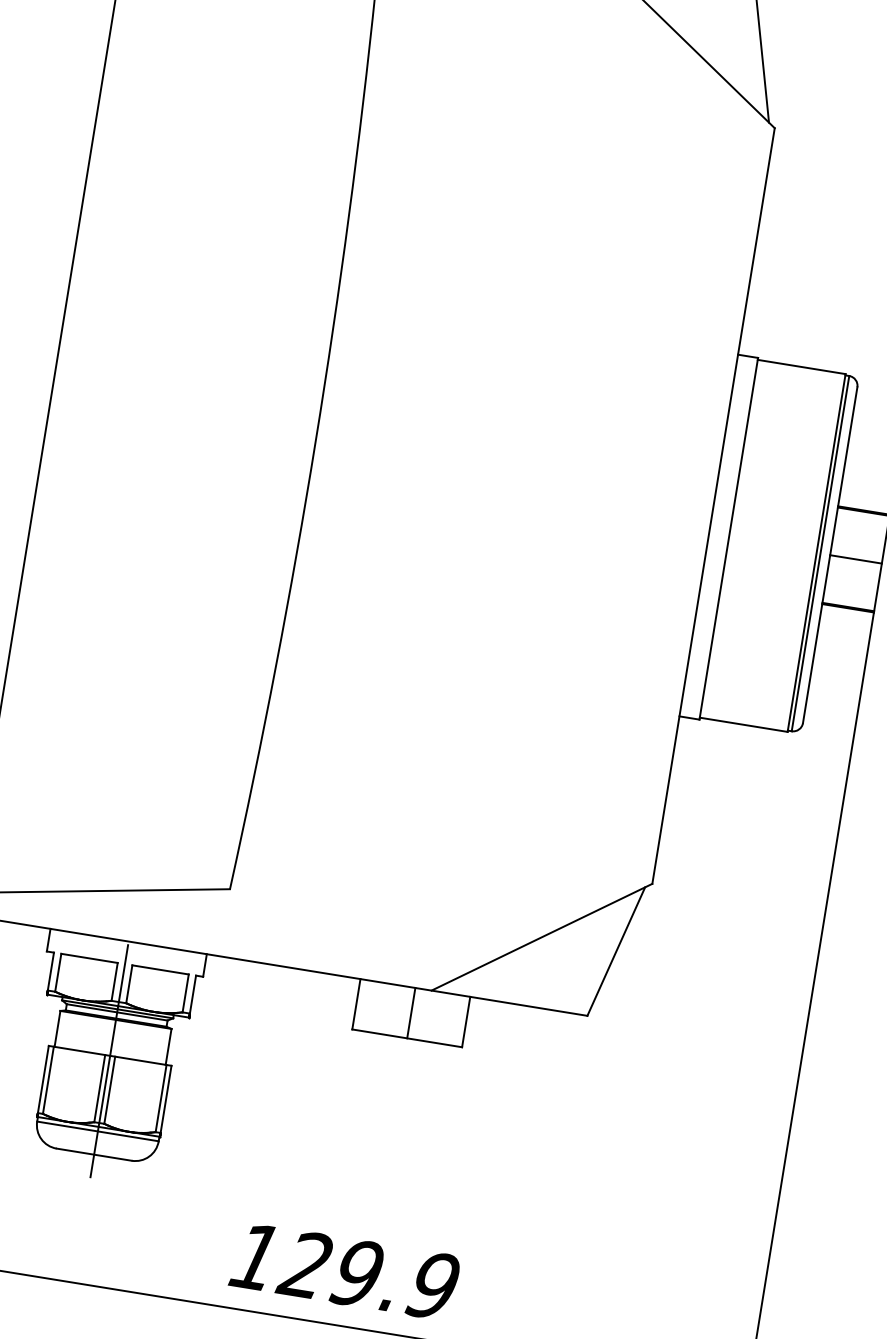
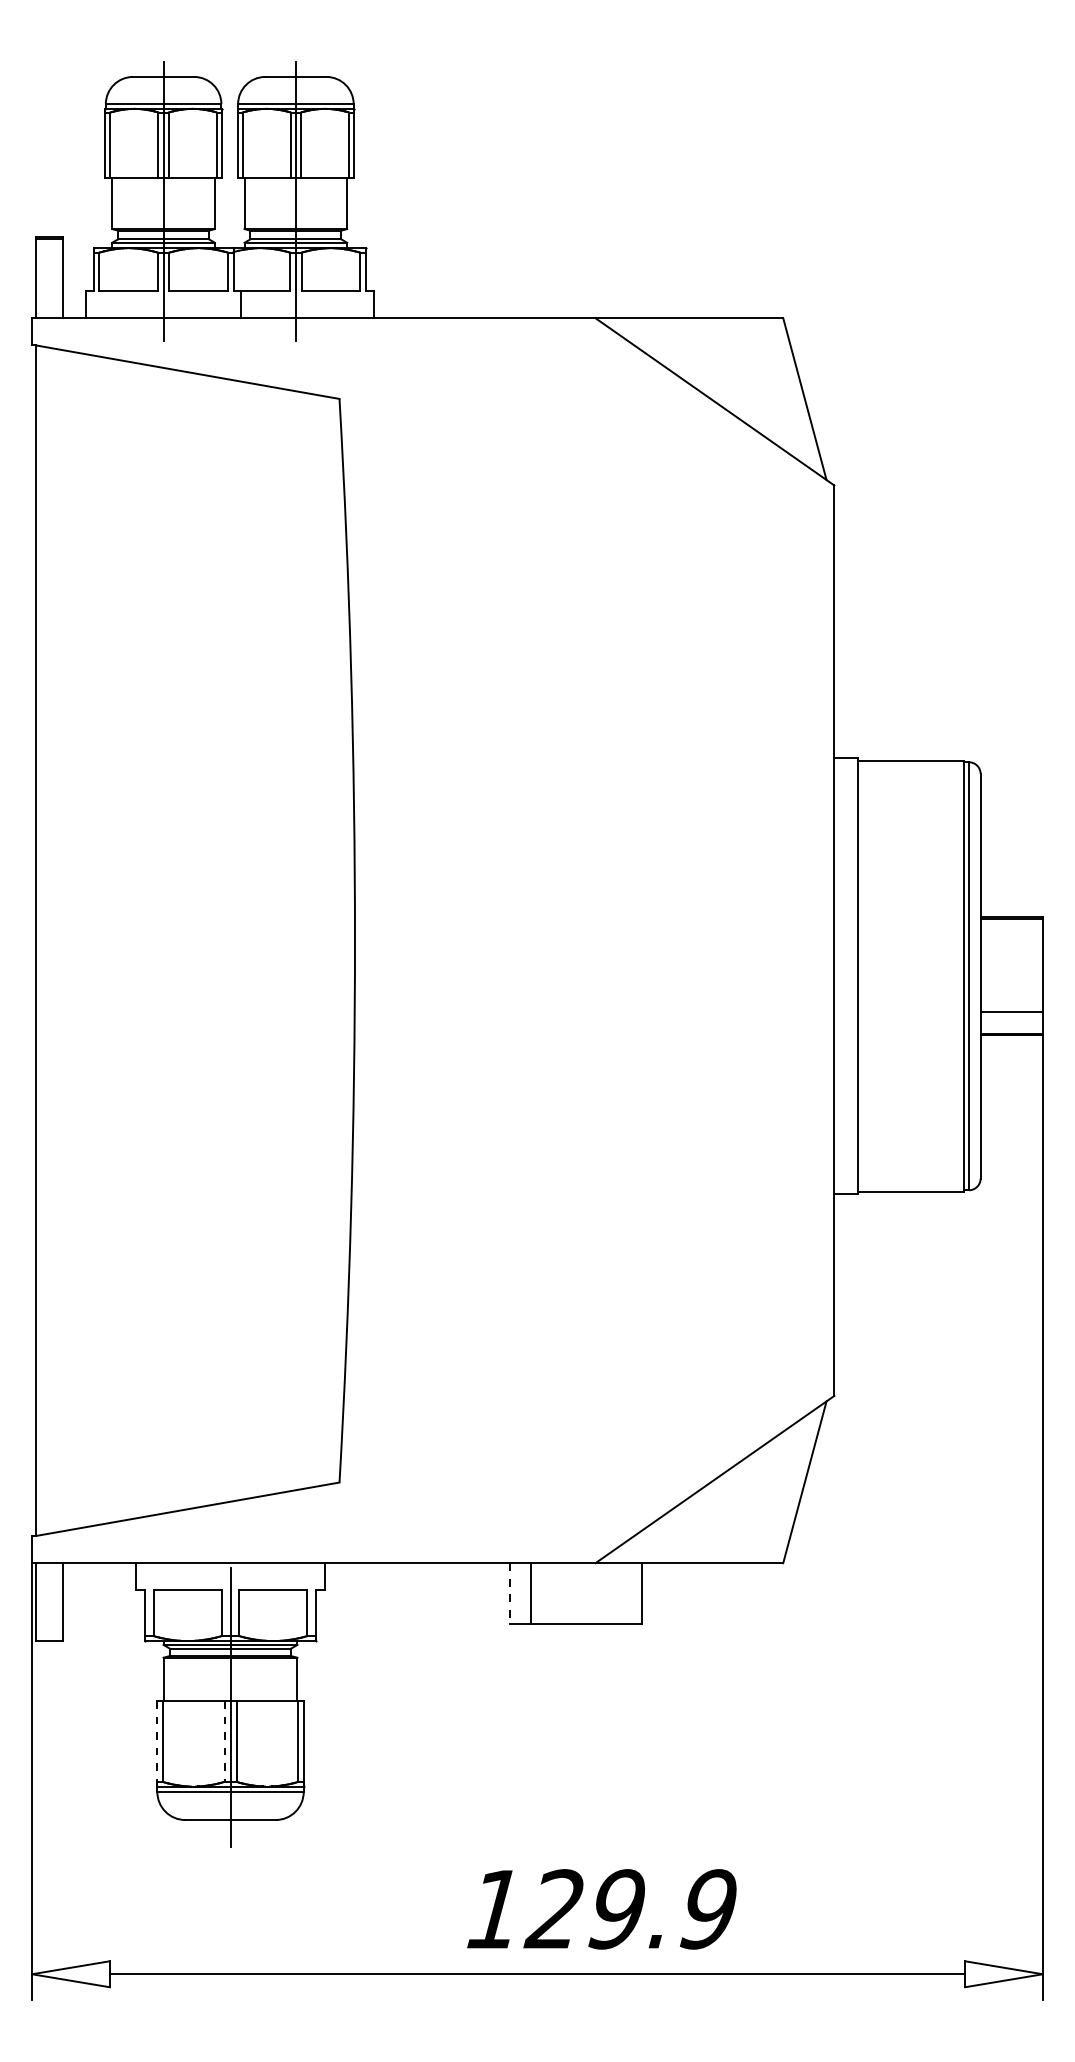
line: (855, 559) -> (1011, 1012), moved
line: (356, 1004) -> (509, 1594), solid -> dashed
line: (410, 1013) -> (530, 1593), moved
line: (43, 1079) -> (156, 1741), solid -> dashed
line: (99, 1088) -> (224, 1741), solid -> dashed
text: (344, 1271) -> (601, 1909), moved

